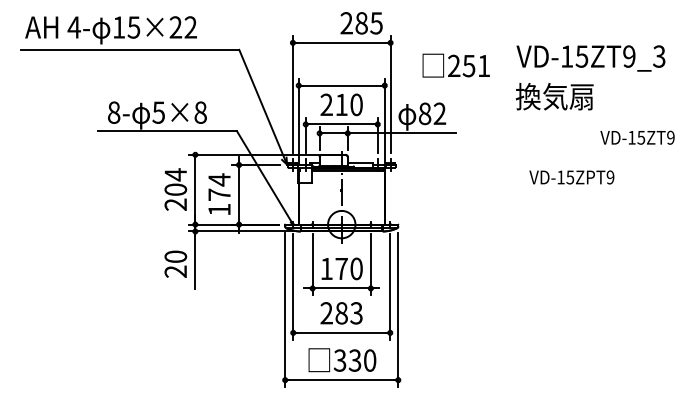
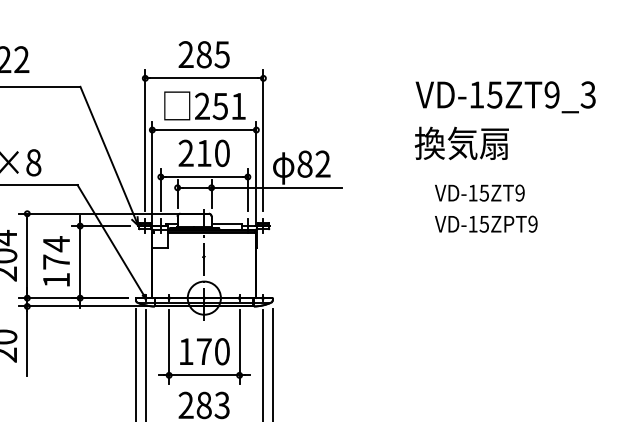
text: (361, 23) -> (204, 54), moved
text: (455, 65) -> (204, 105), moved
text: (637, 137) -> (479, 192), moved
text: (571, 177) -> (485, 224), moved

